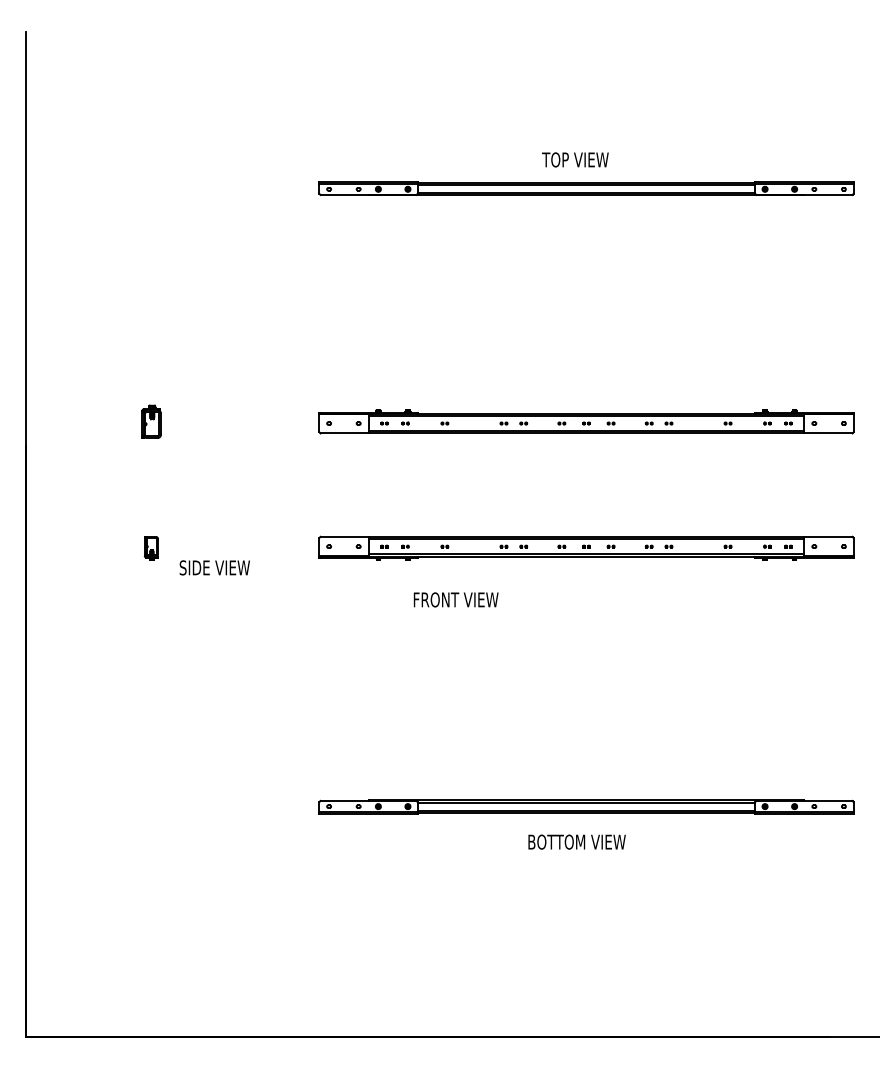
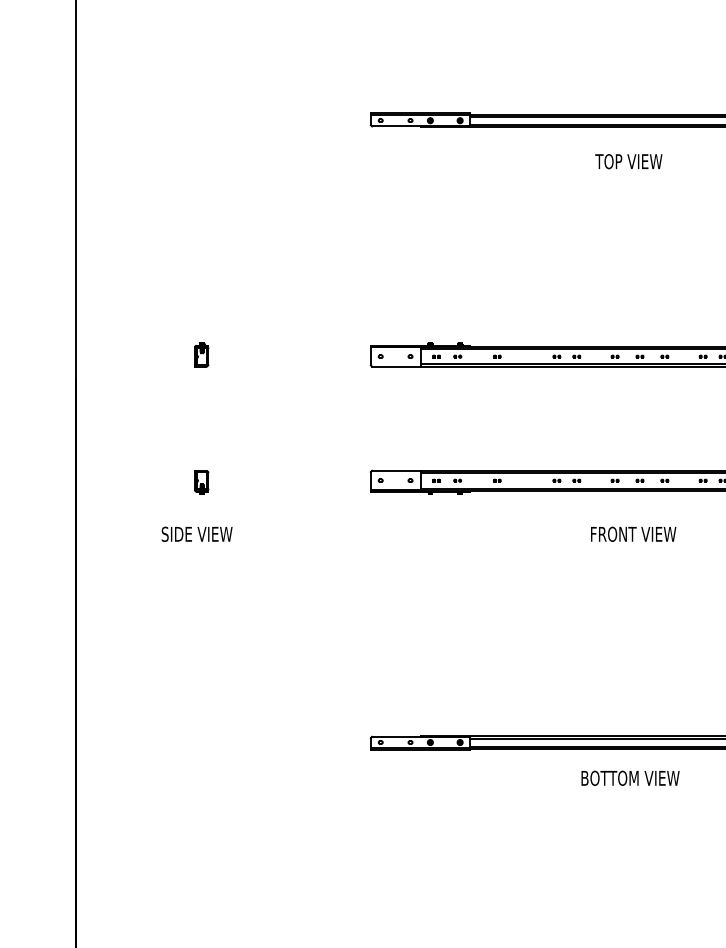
text: (575, 159) -> (628, 161), moved
part: (150, 421) -> (200, 354), size x0.71
text: (214, 567) -> (196, 533), moved
text: (455, 599) -> (632, 533), moved

